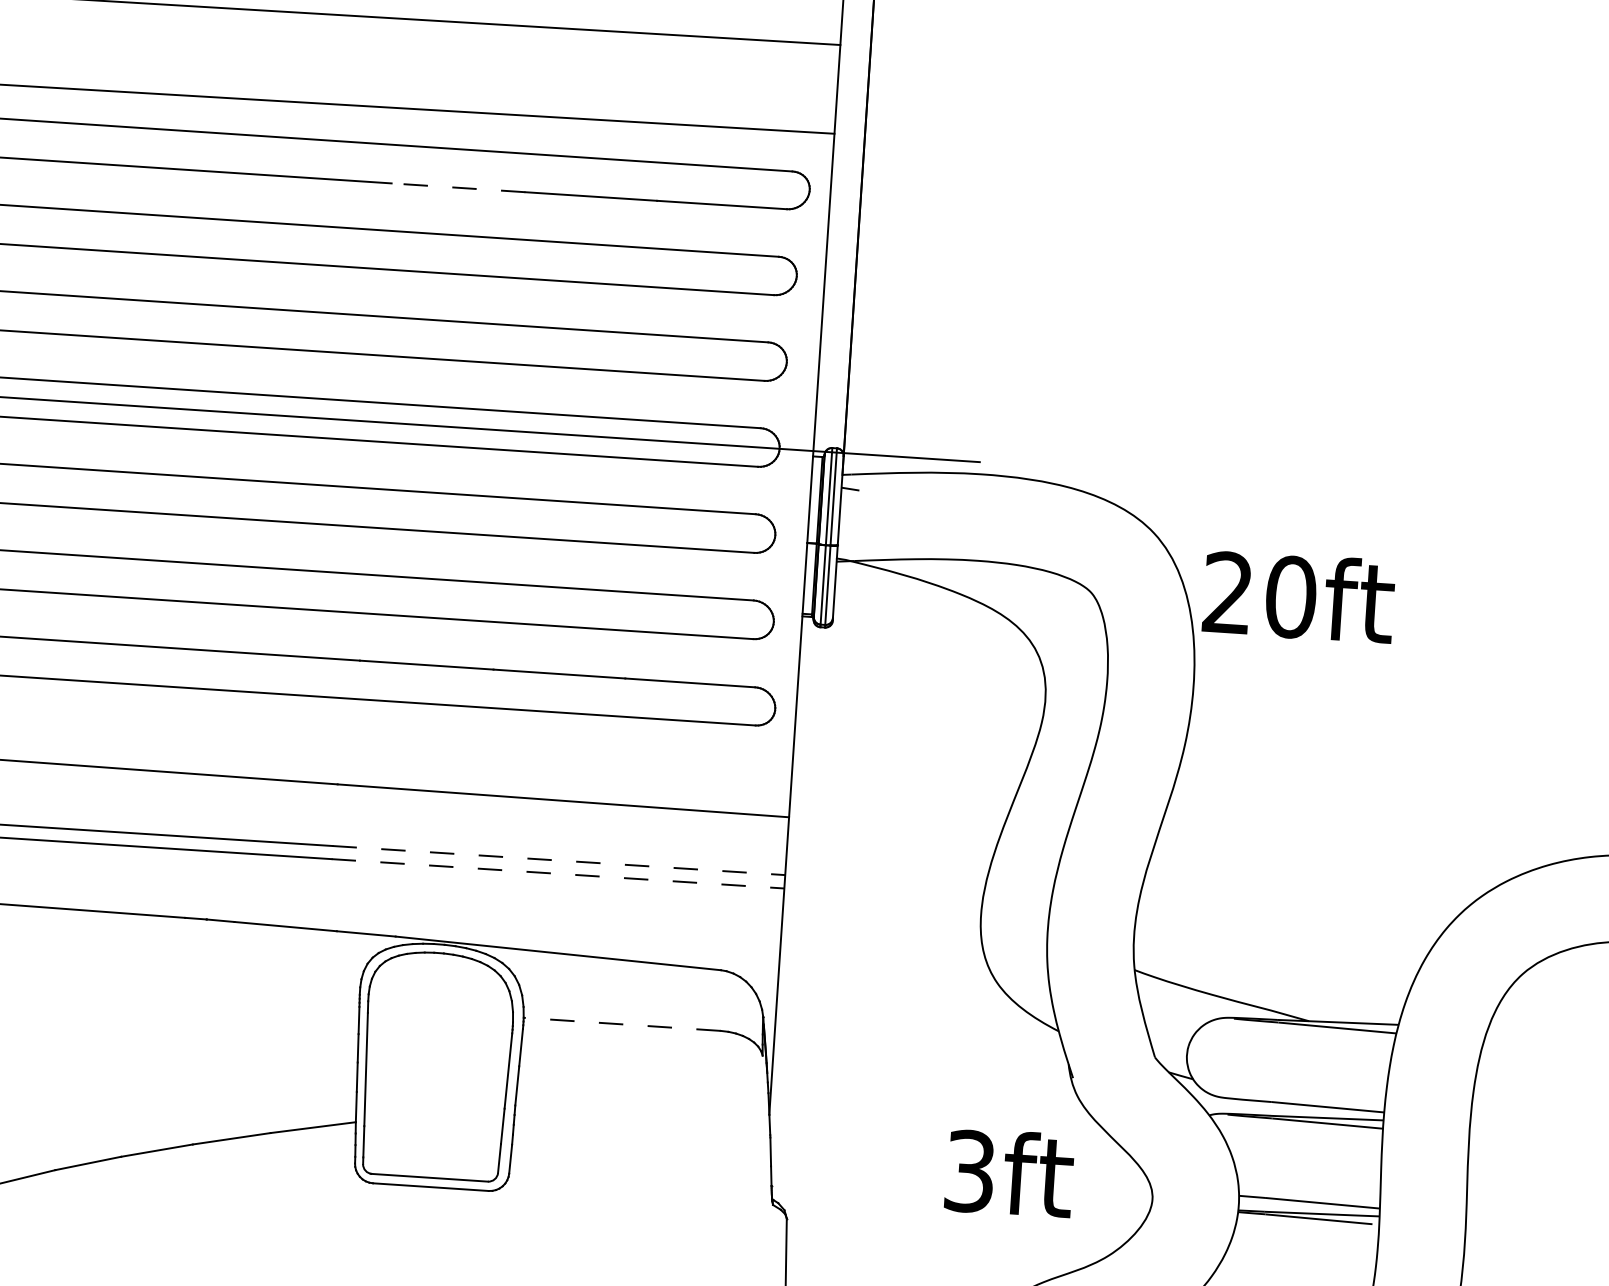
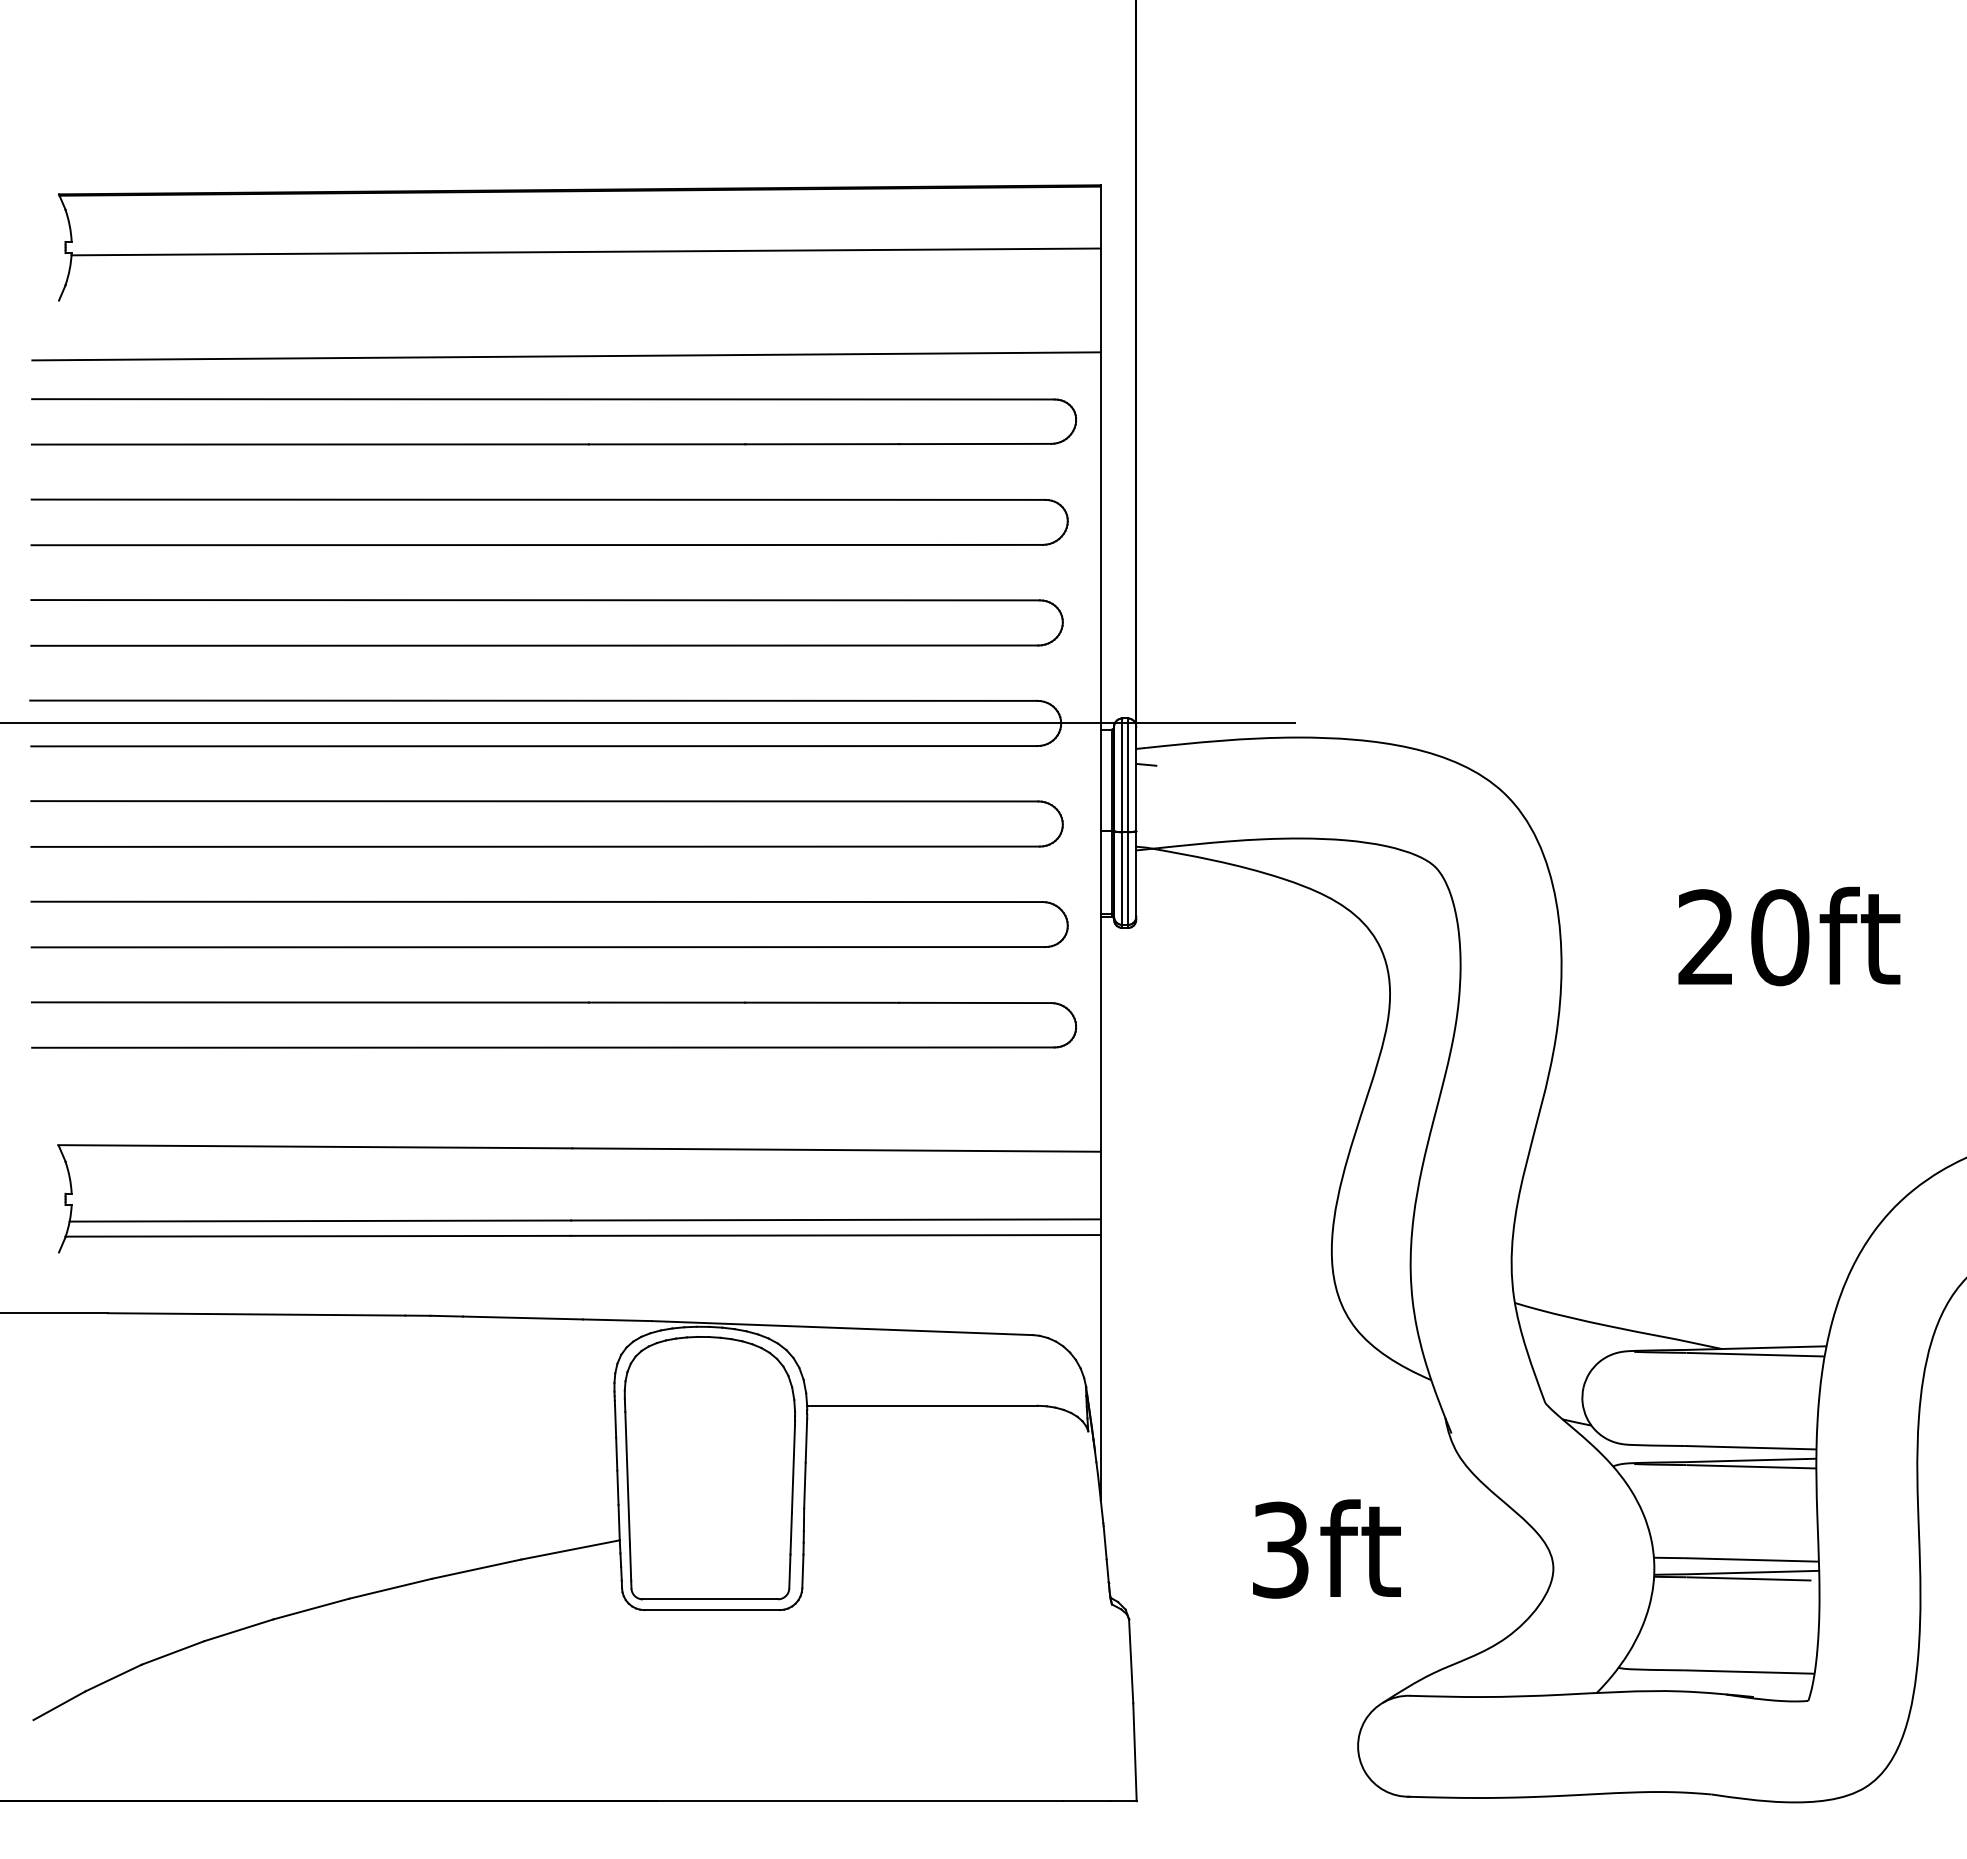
line: (458, 187) -> (666, 444), dashed -> solid
text: (1299, 596) -> (1789, 936), moved
line: (558, 860) -> (835, 1219), dashed -> solid
line: (557, 873) -> (835, 1235), dashed -> solid
line: (621, 1024) -> (921, 1405), dashed -> solid
text: (1009, 1172) -> (1326, 1548), moved

